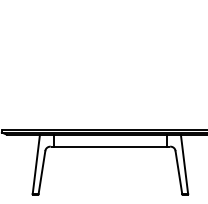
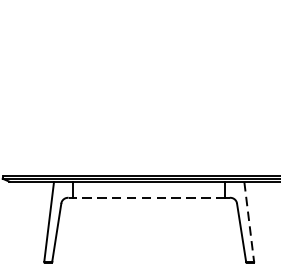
line: (109, 146) -> (147, 197), solid -> dashed
line: (184, 164) -> (249, 221), solid -> dashed

